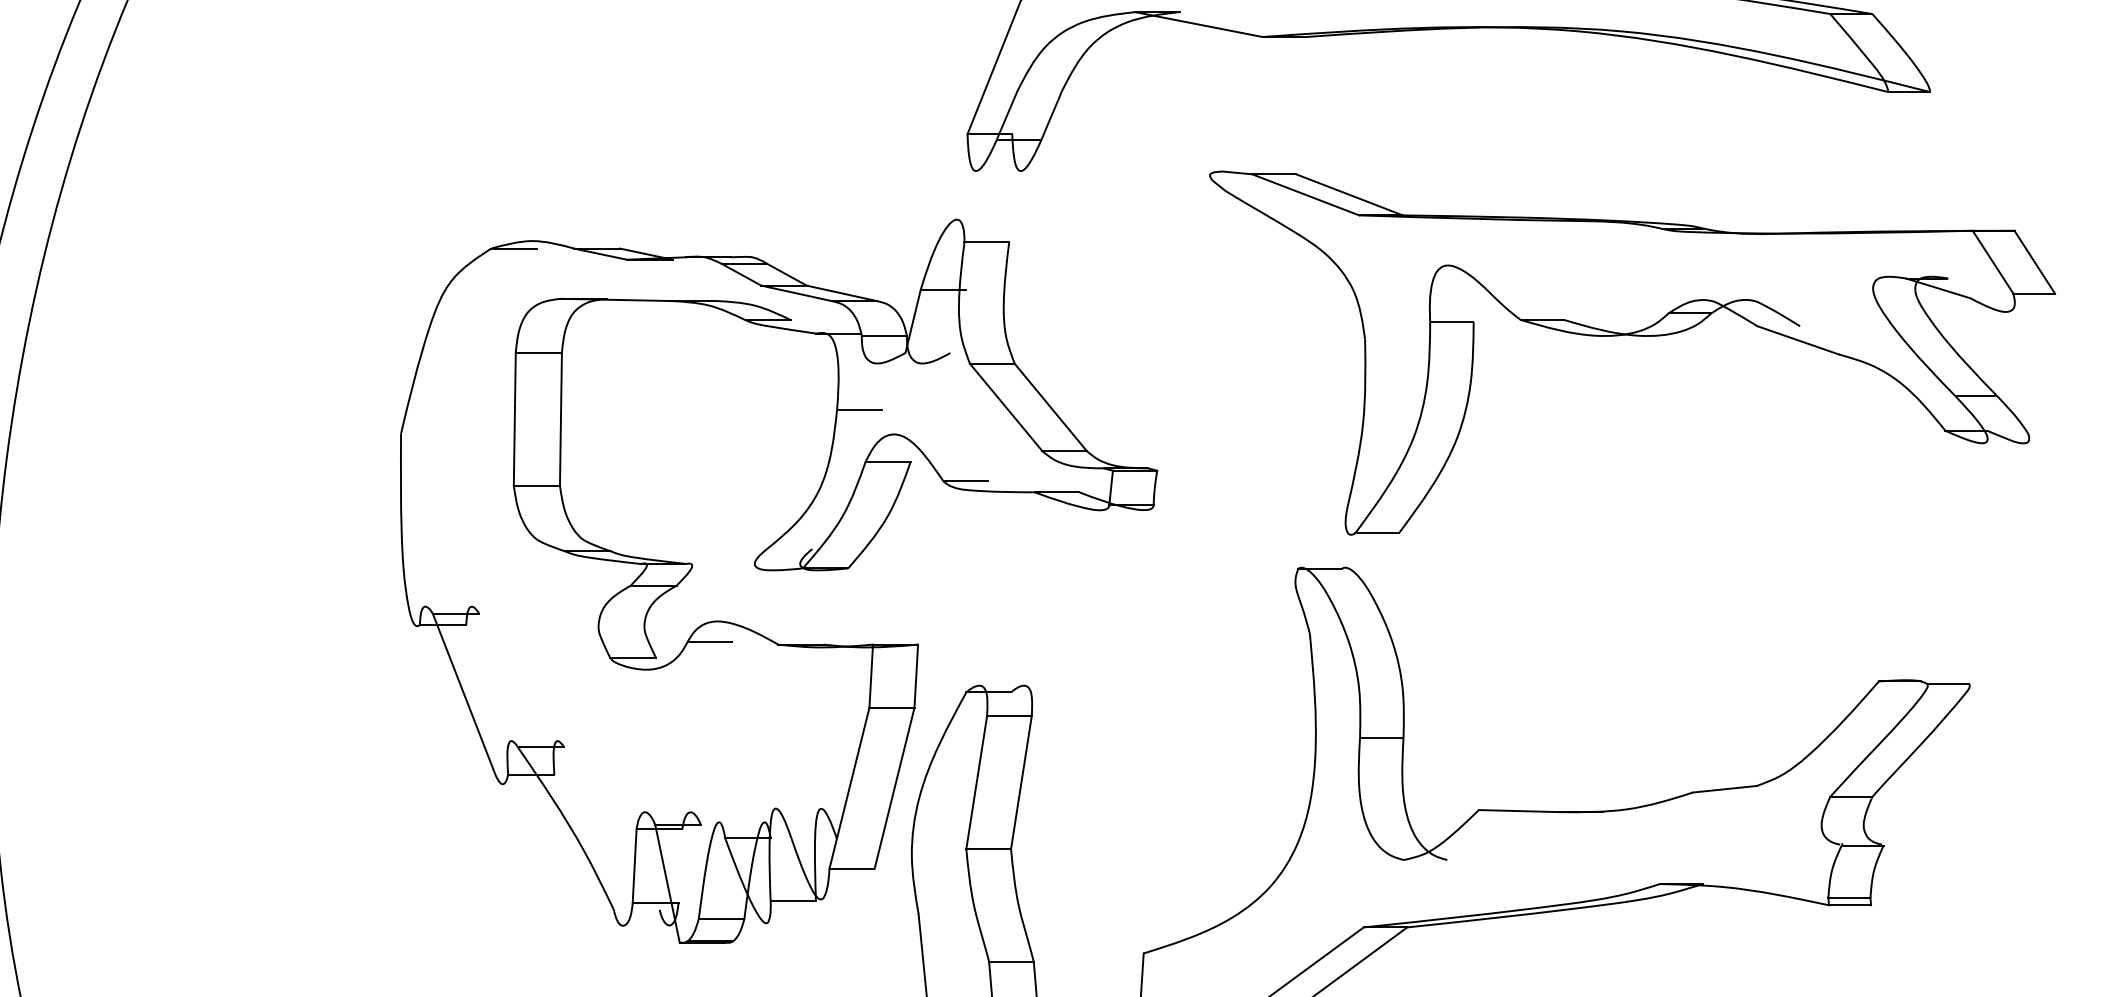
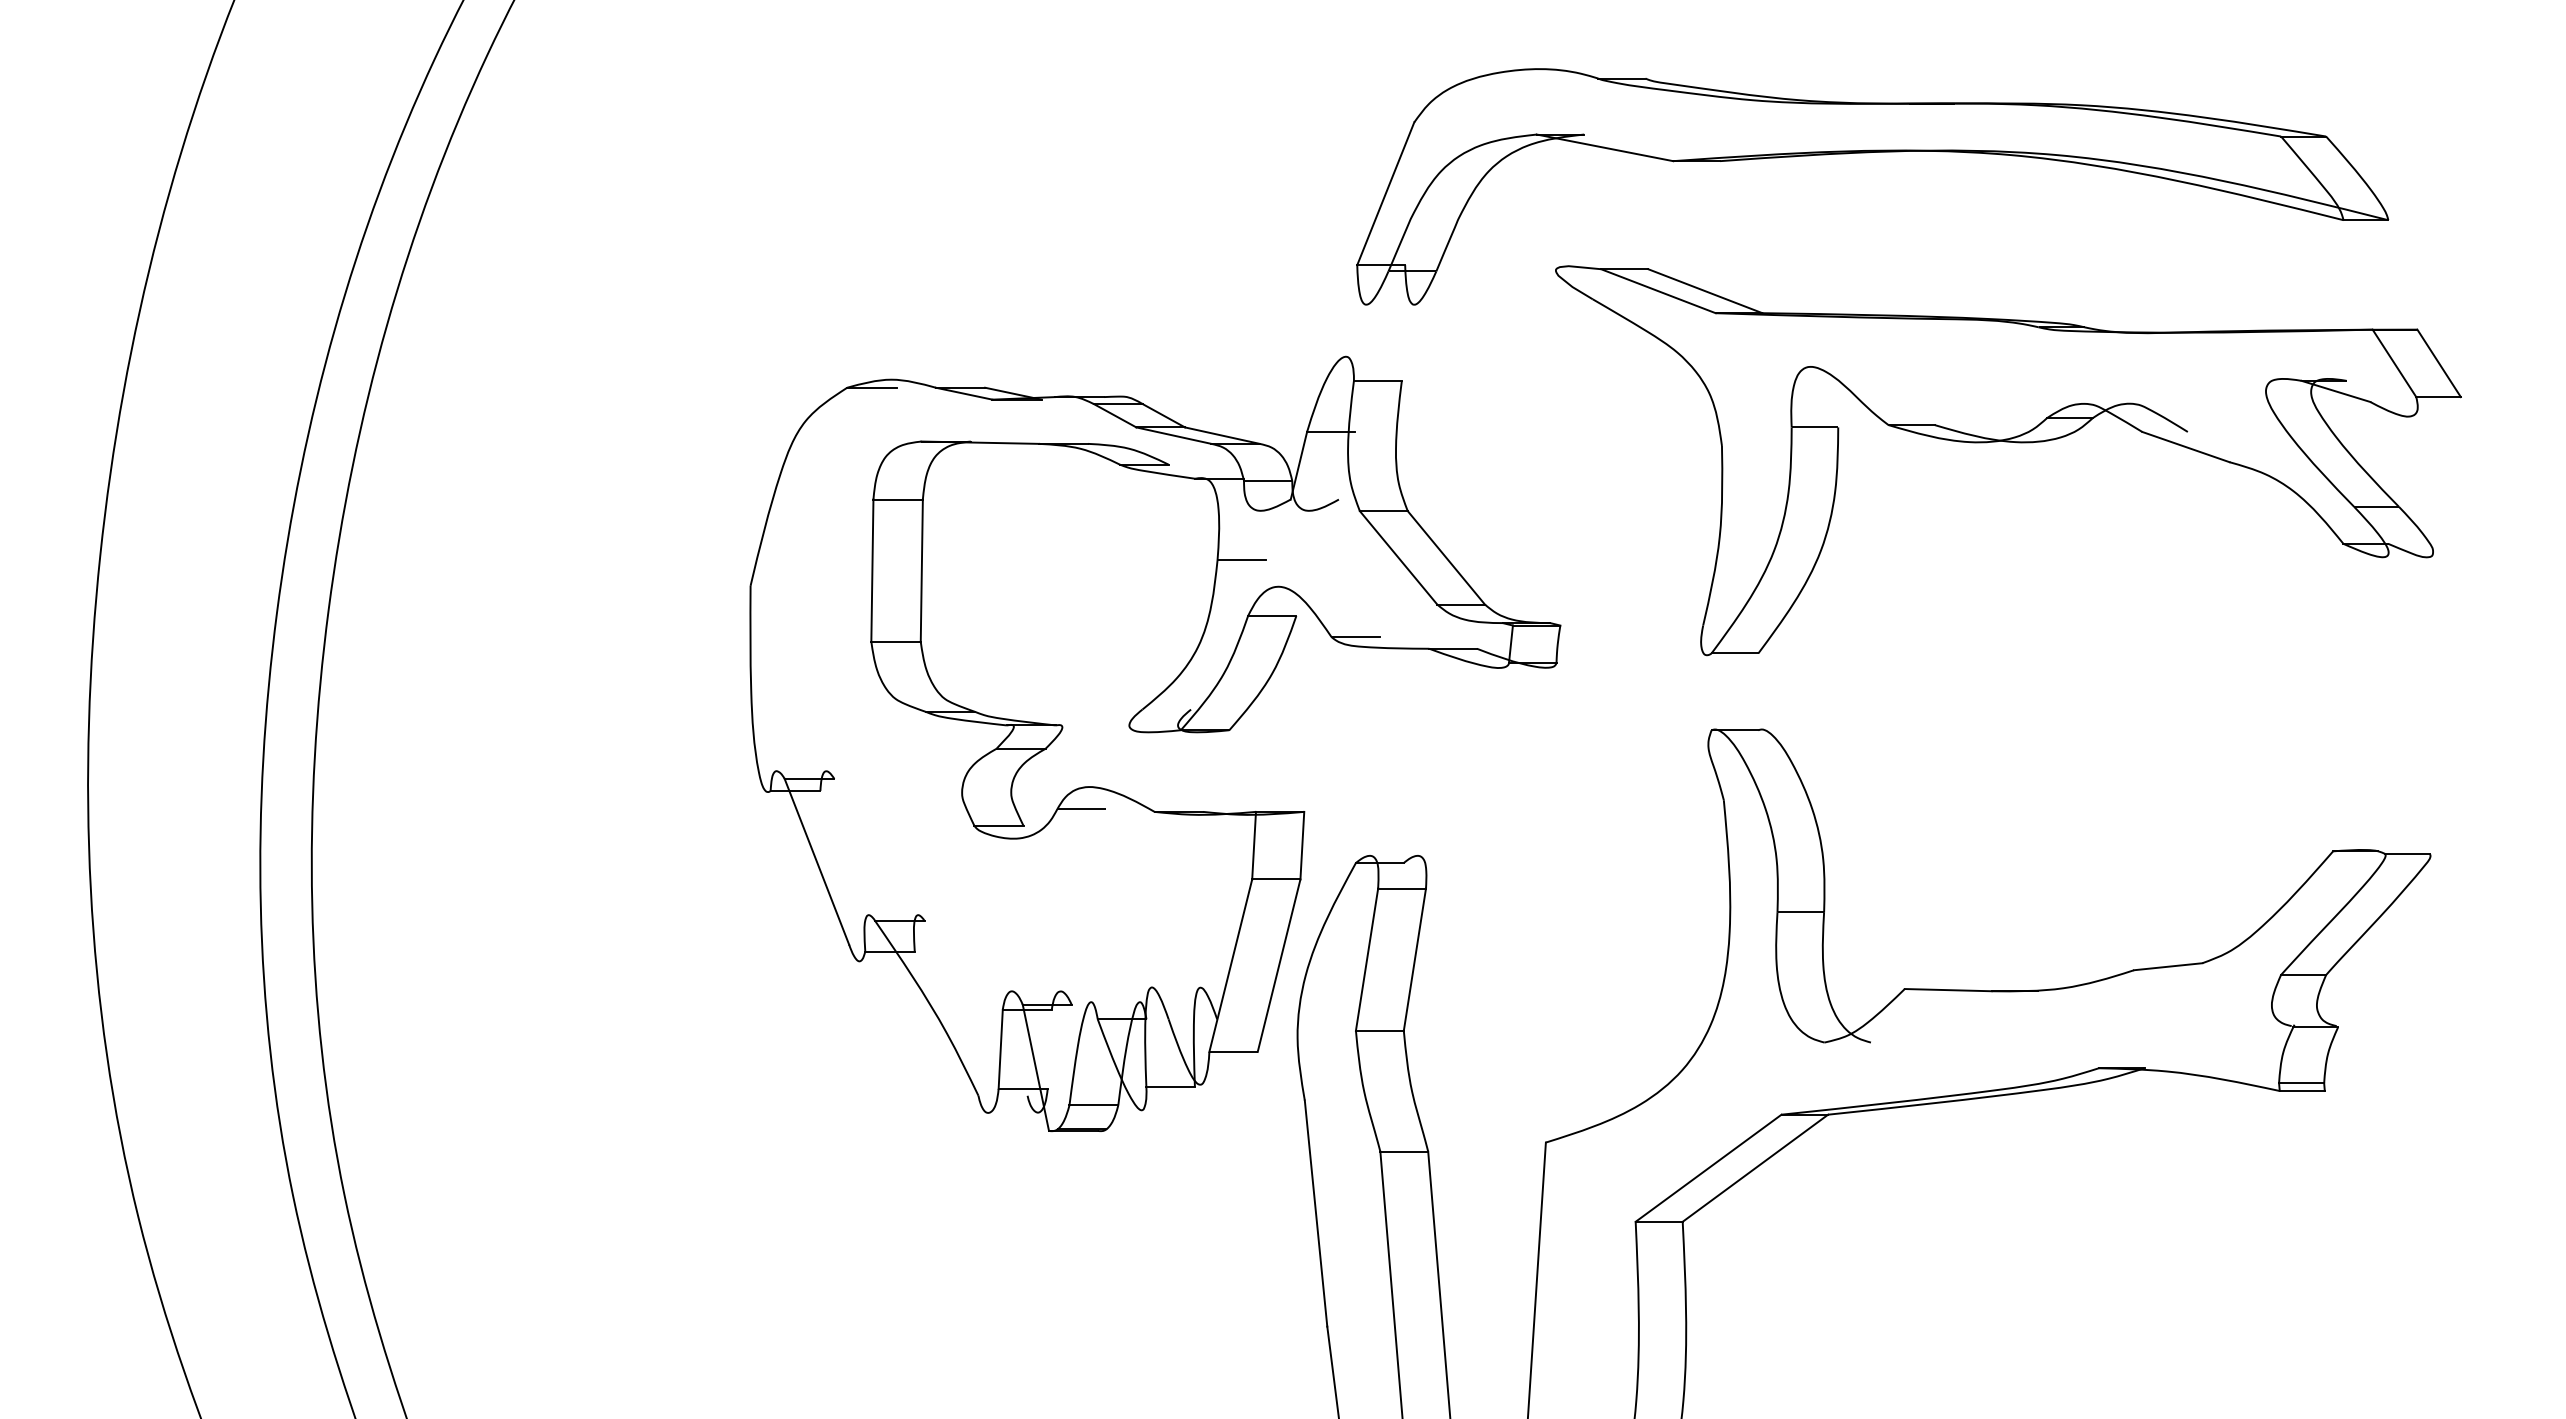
part: (1632, 336) -> (2008, 442), moved

